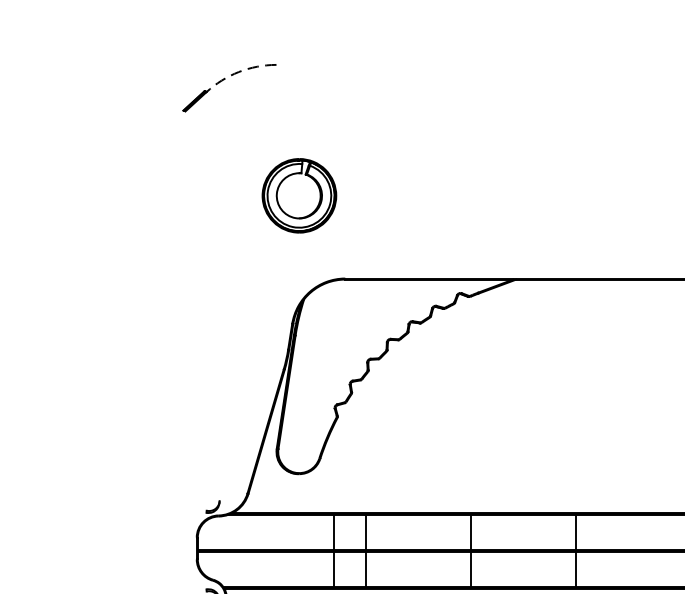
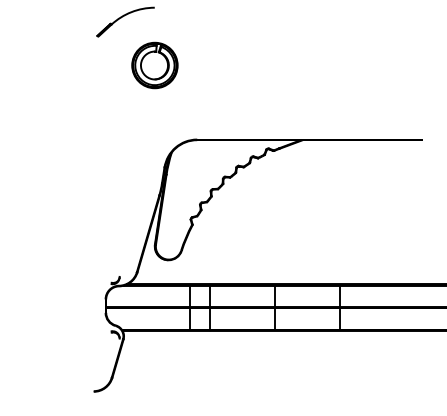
arc: (238, 72) -> (131, 12), dashed -> solid
part: (298, 195) -> (154, 65), moved

